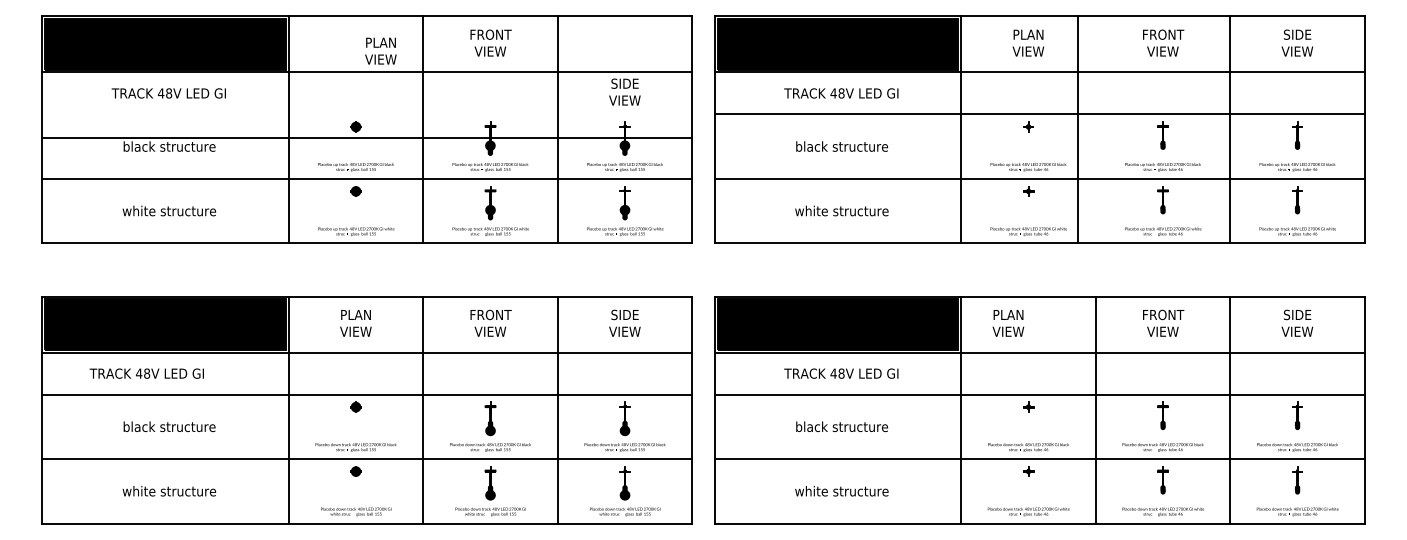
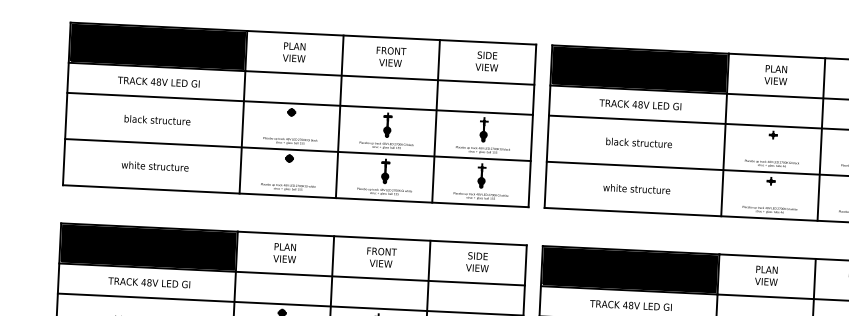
text: (380, 50) -> (294, 51), moved
text: (624, 91) -> (486, 61), moved
line: (1077, 129) -> (821, 139), moved
line: (367, 138) -> (300, 103), moved
text: (1008, 323) -> (766, 275), moved
text: (146, 373) -> (149, 282), moved

